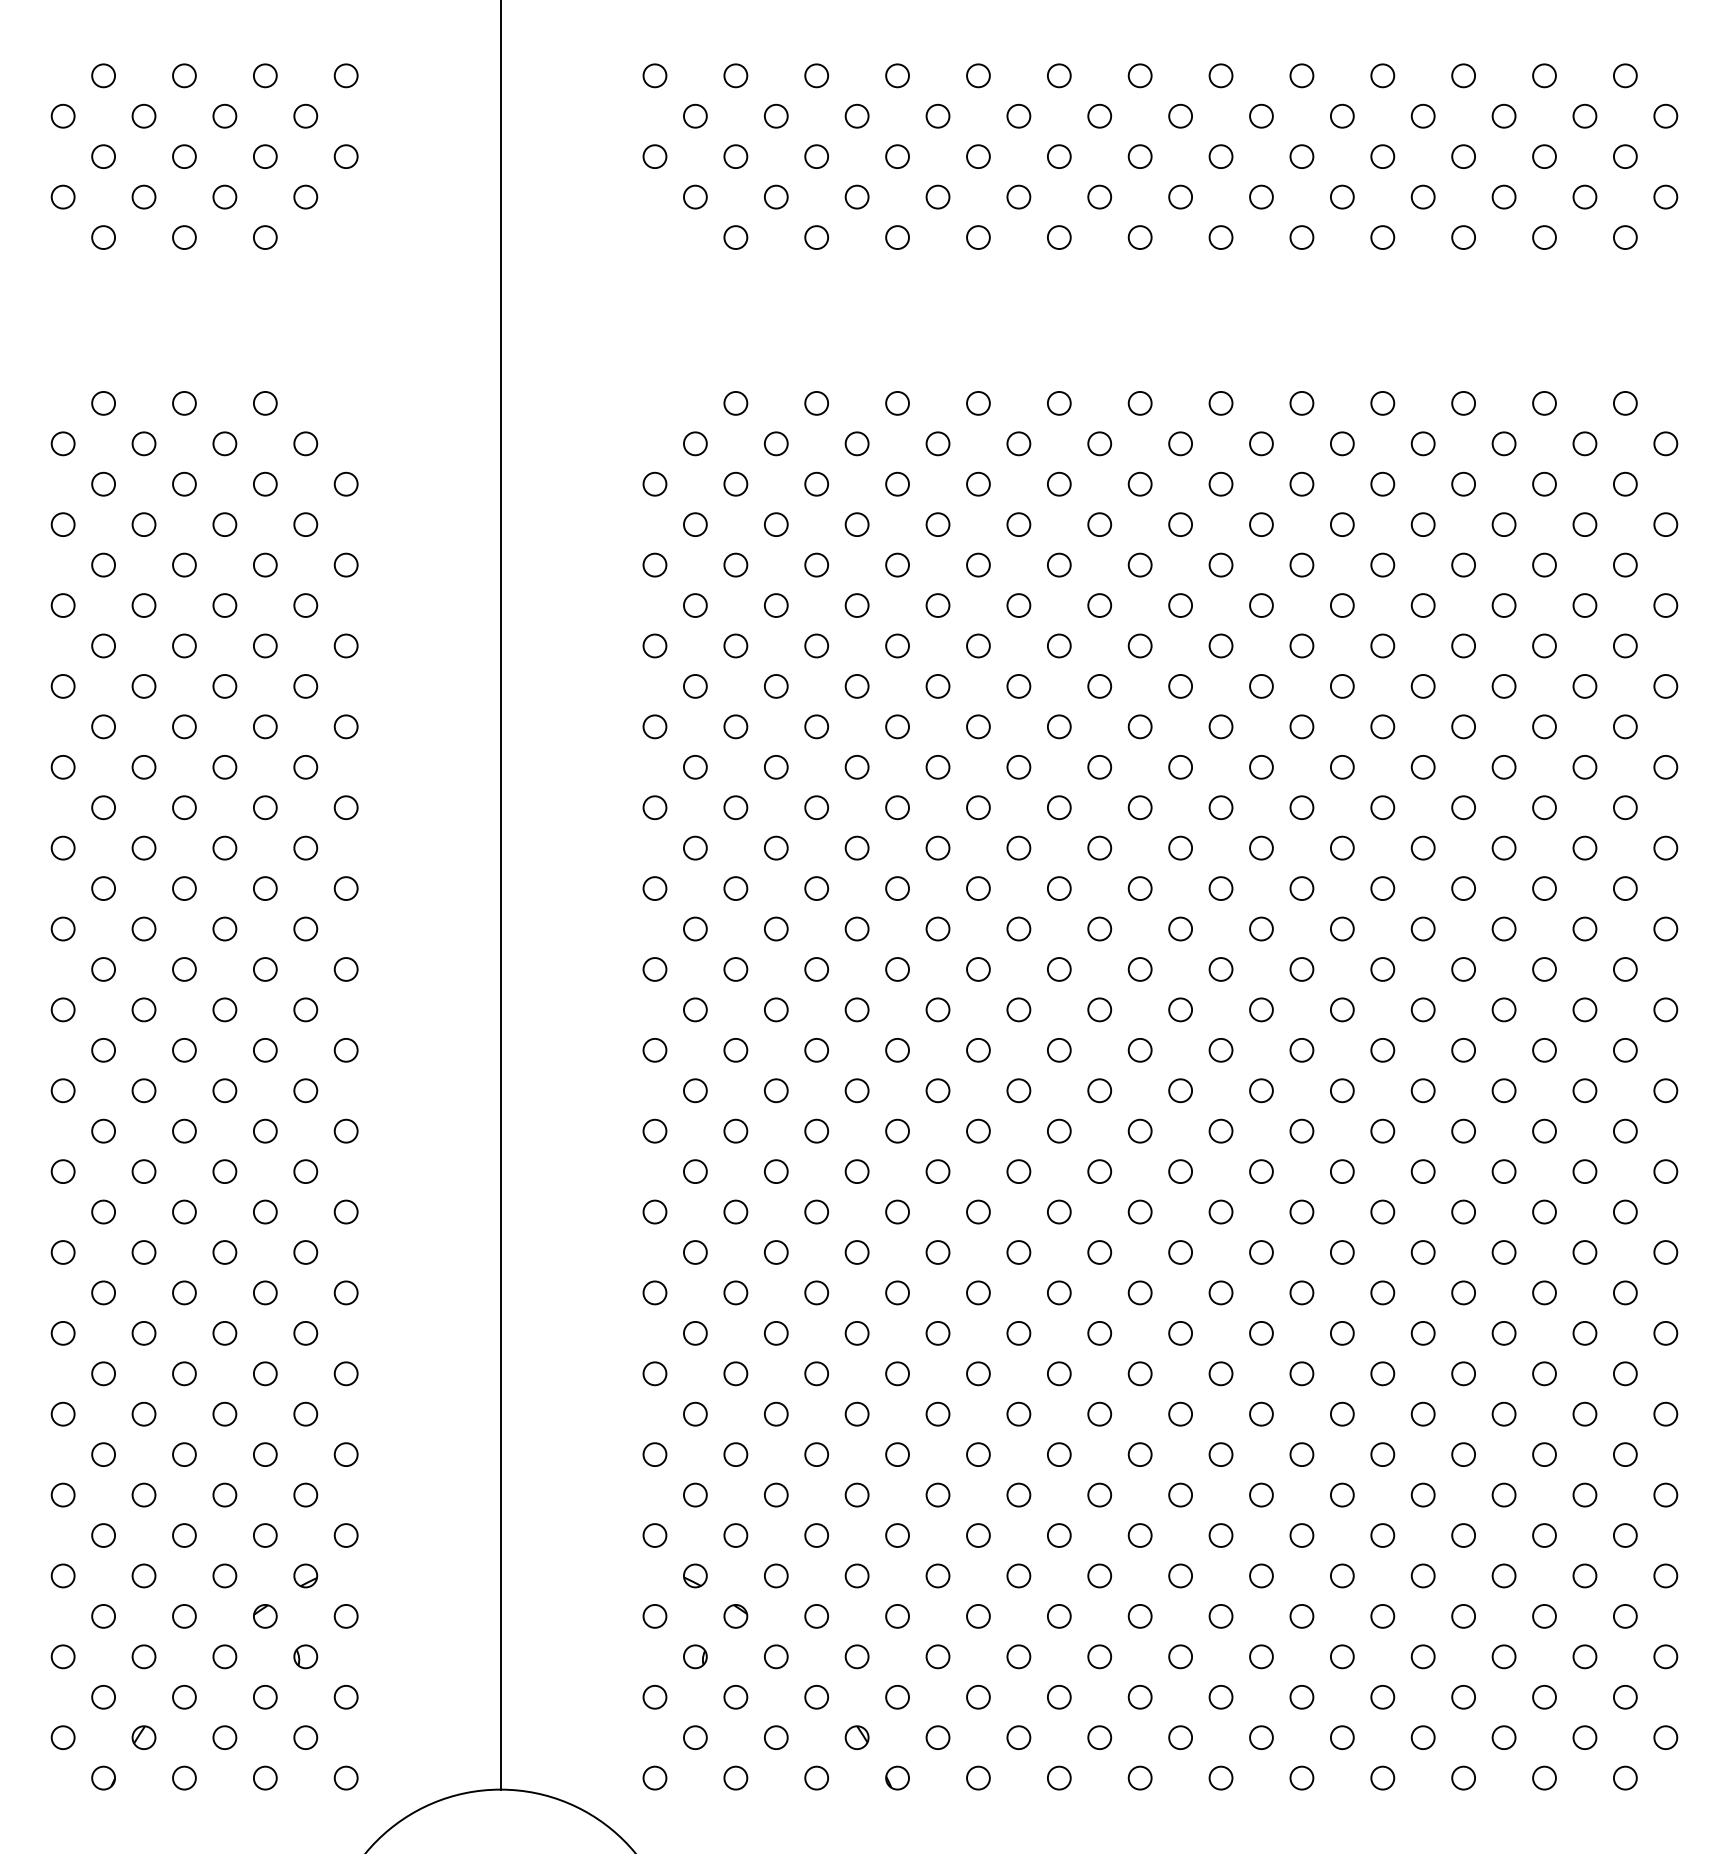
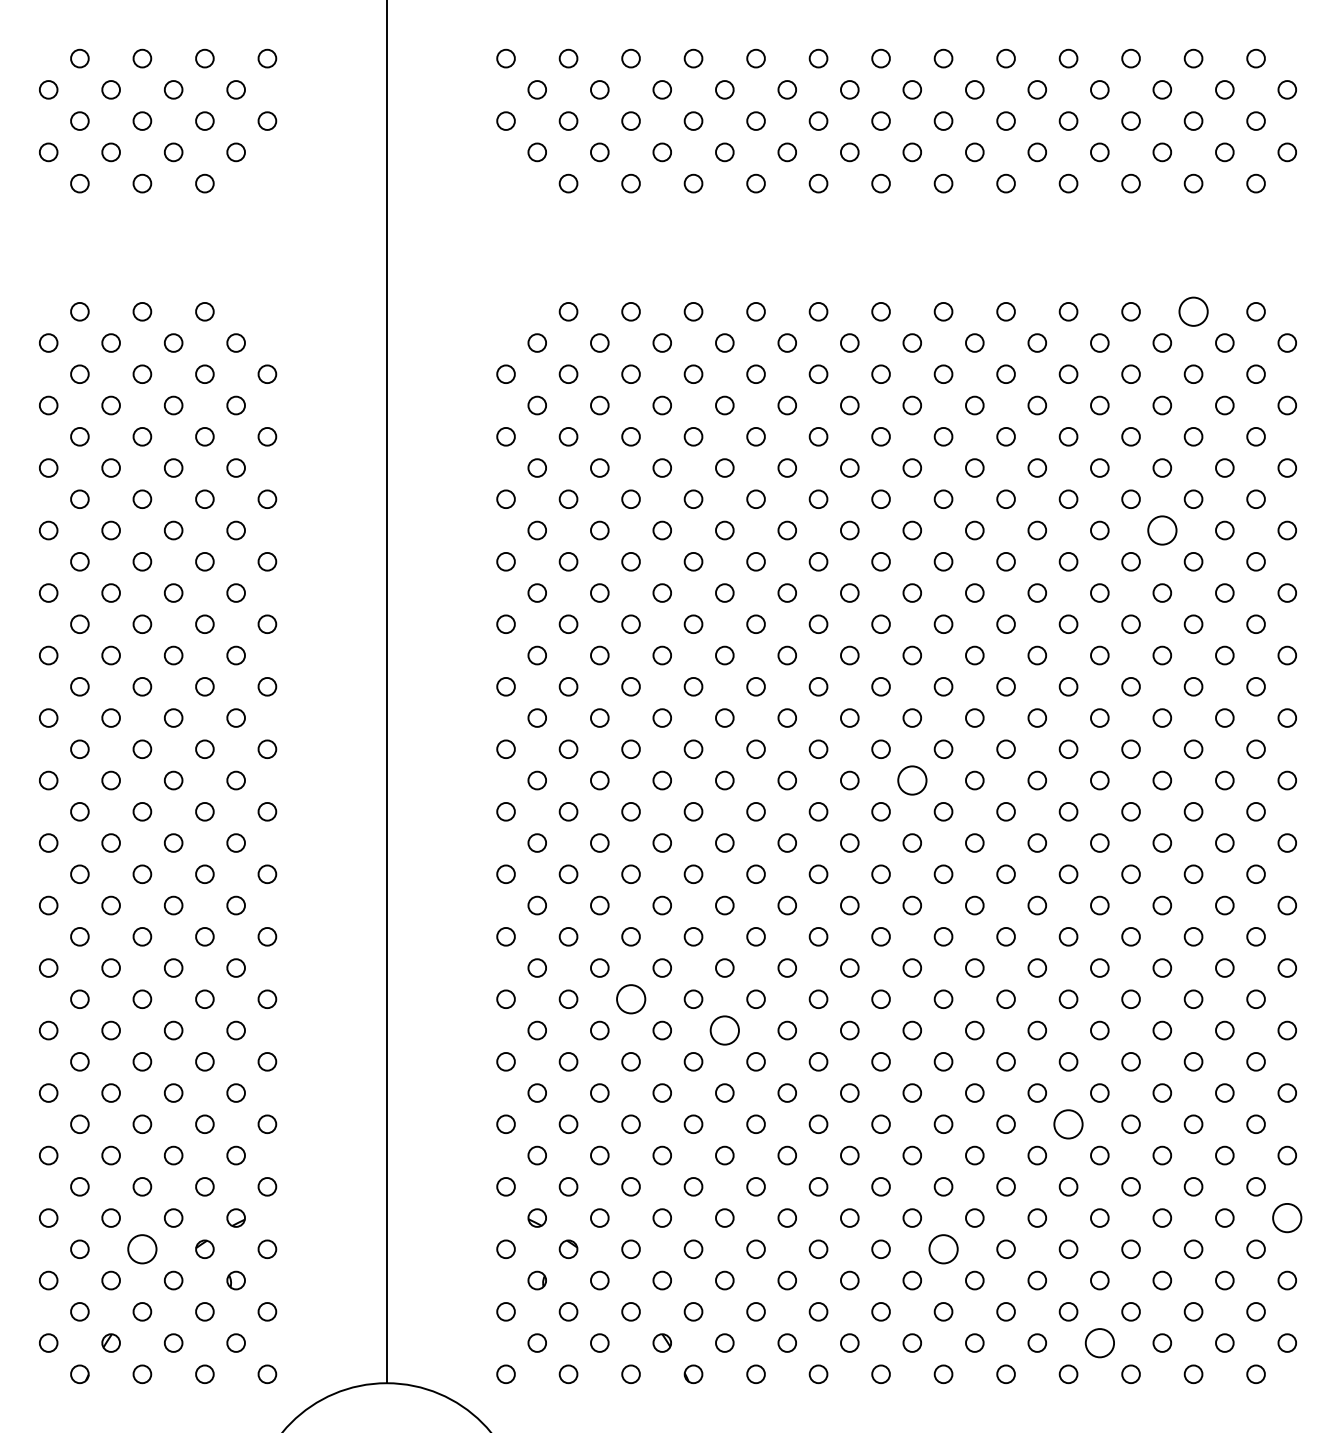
circle: (1544, 403) -> (1193, 311), size x1.6
circle: (1503, 686) -> (1161, 530), size x1.6
circle: (1180, 1009) -> (912, 780), size x1.6
circle: (816, 1292) -> (630, 998), size x1.6
circle: (937, 1333) -> (724, 1030), size x1.6
circle: (1382, 1454) -> (1068, 1124), size x1.6
circle: (1665, 1575) -> (1287, 1217), size x1.6
circle: (184, 1616) -> (142, 1249), size x1.6
circle: (1220, 1616) -> (943, 1249), size x1.6
circle: (1422, 1737) -> (1099, 1342), size x1.6

